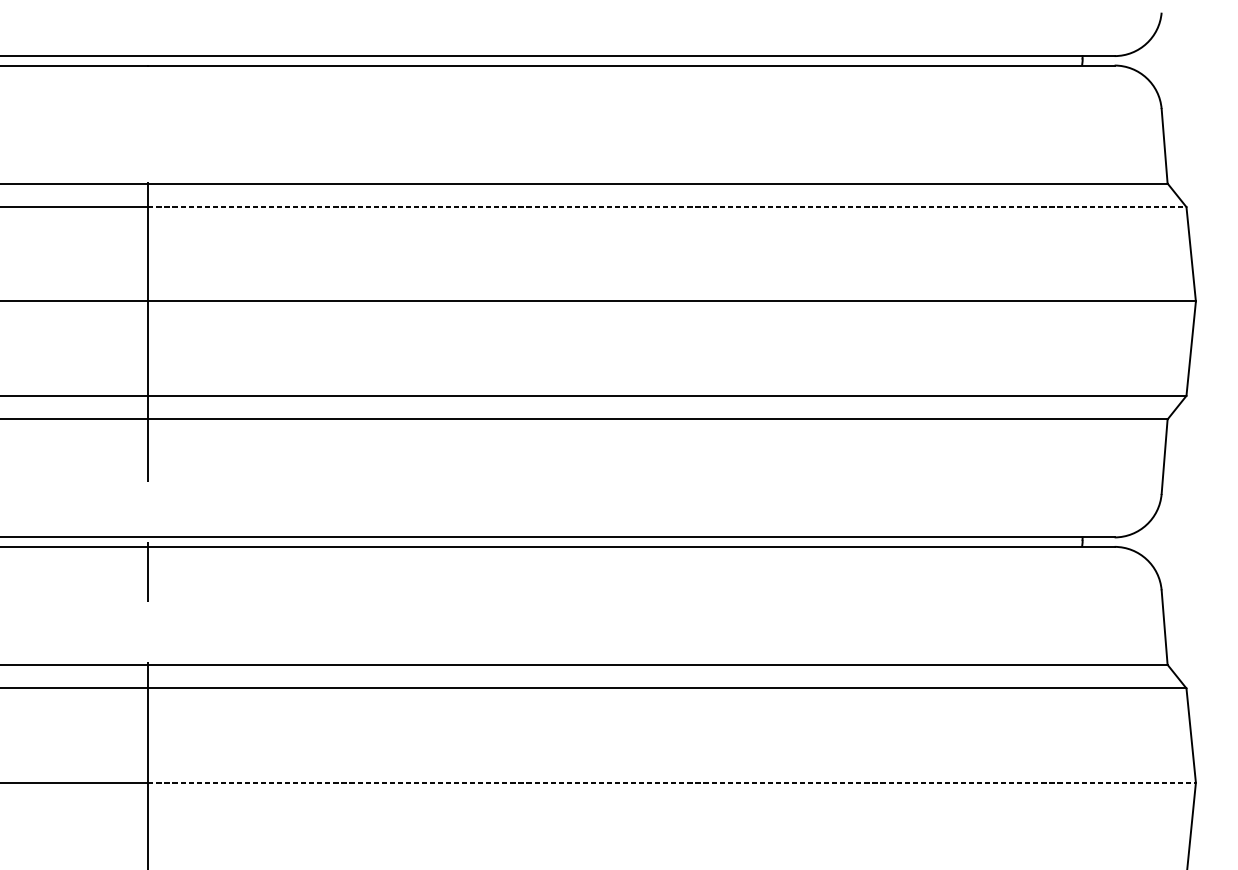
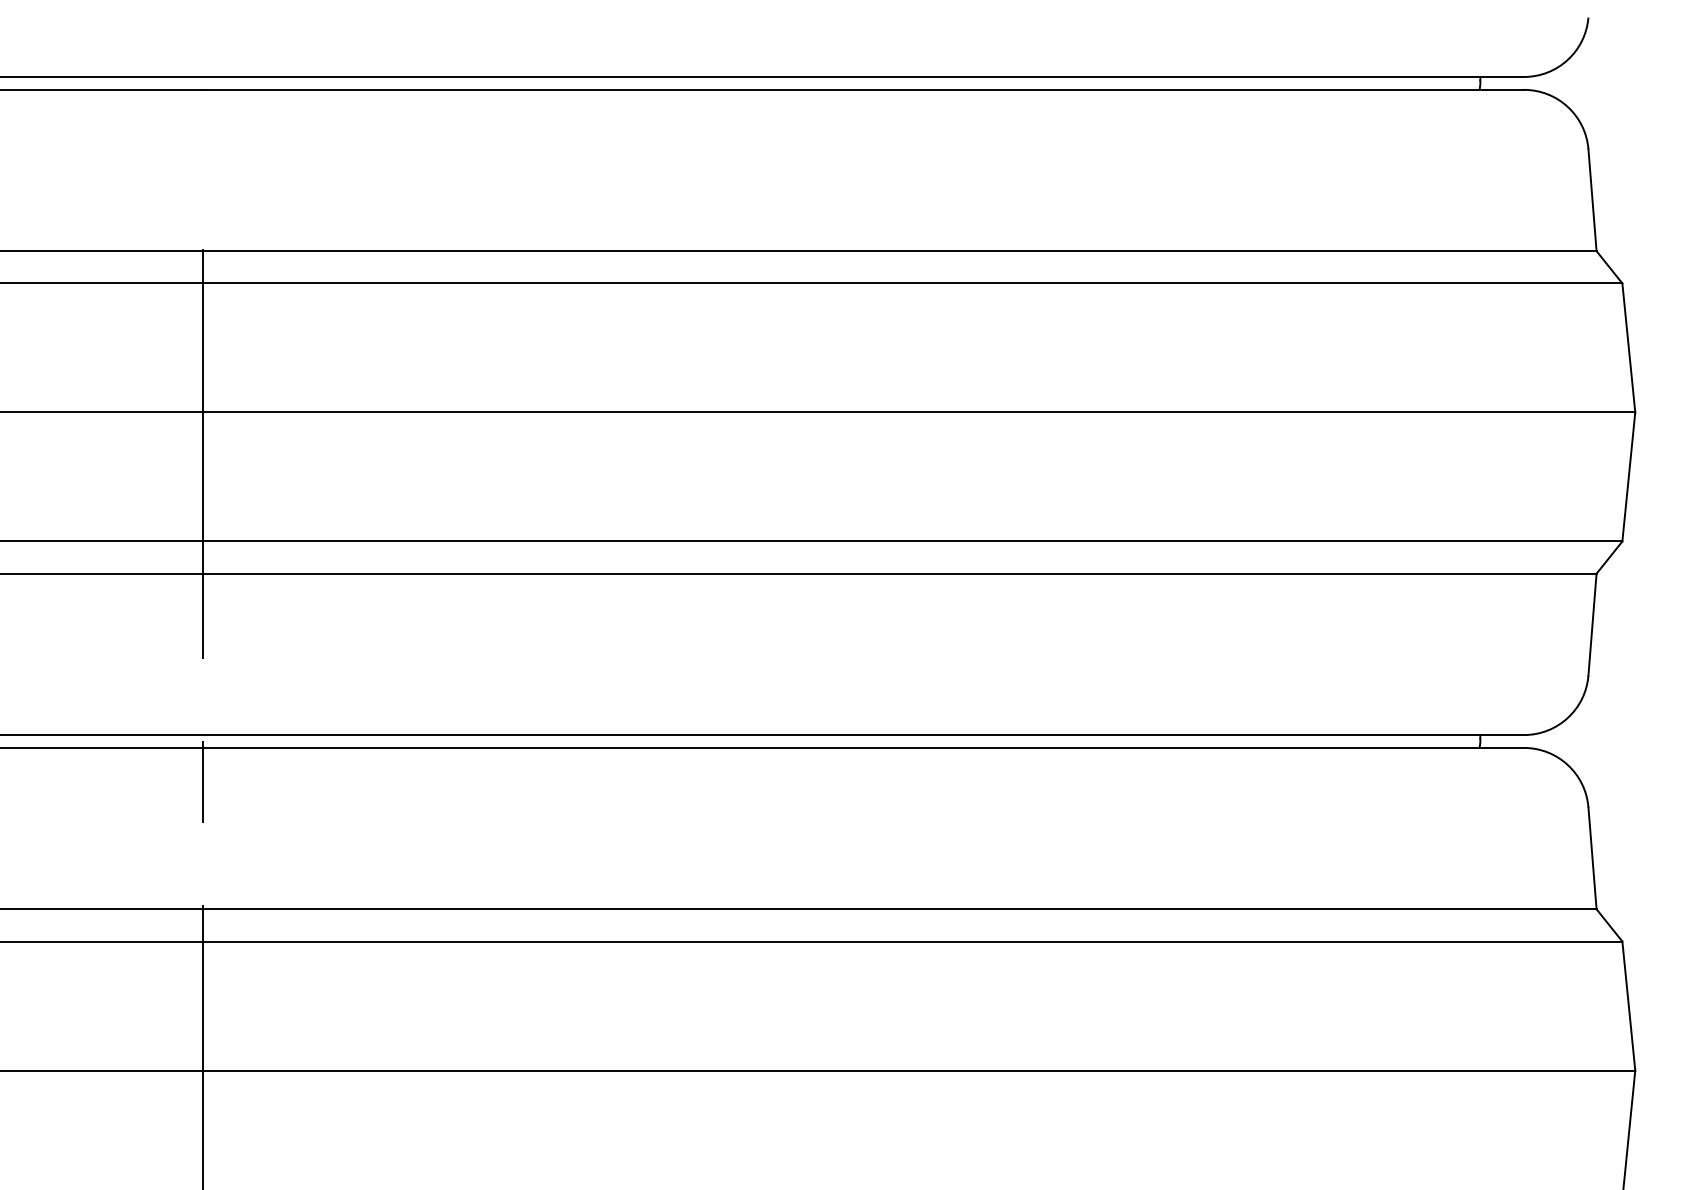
line: (667, 207) -> (912, 283), dashed -> solid
line: (672, 782) -> (919, 1070), dashed -> solid

